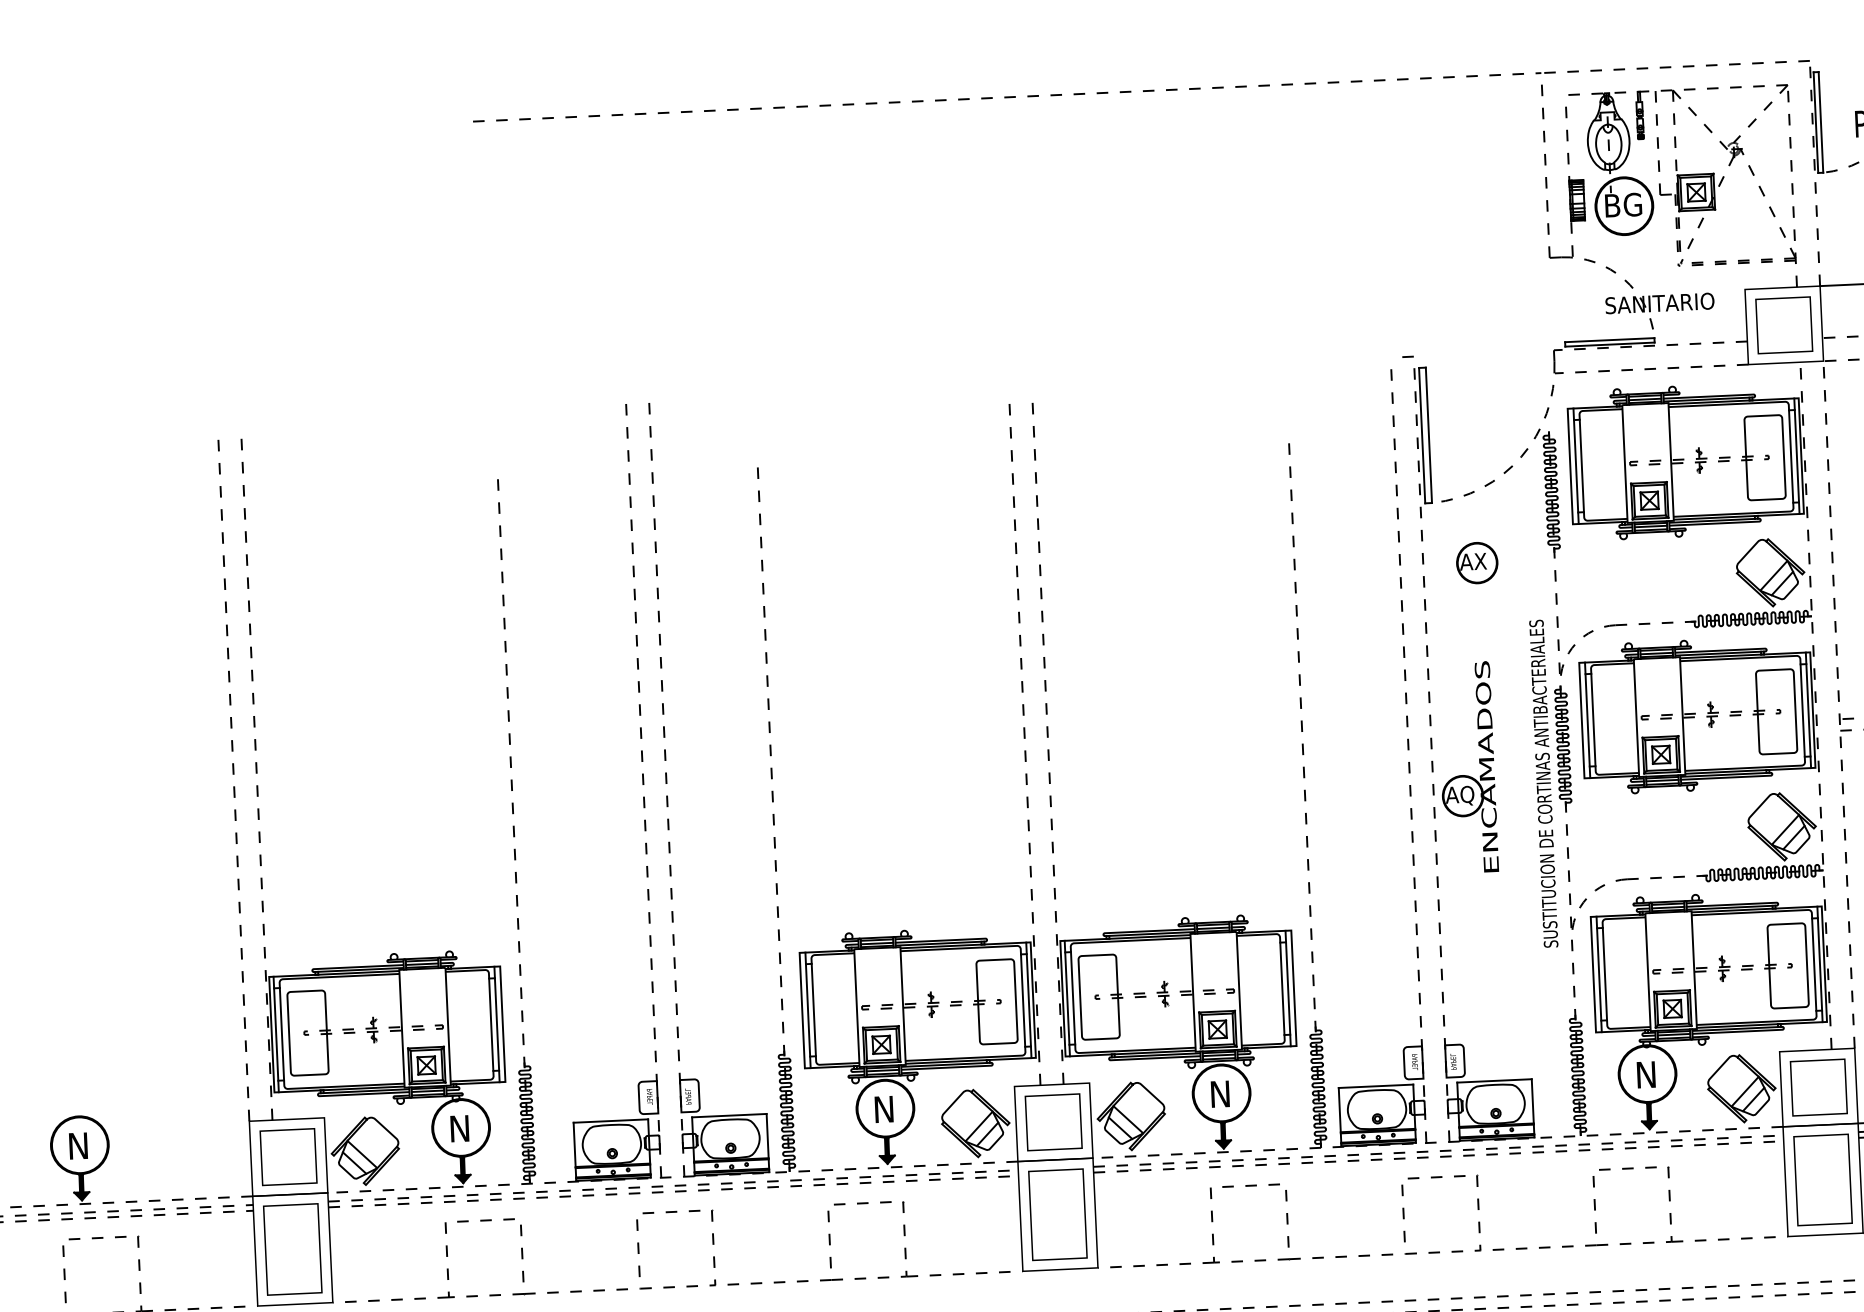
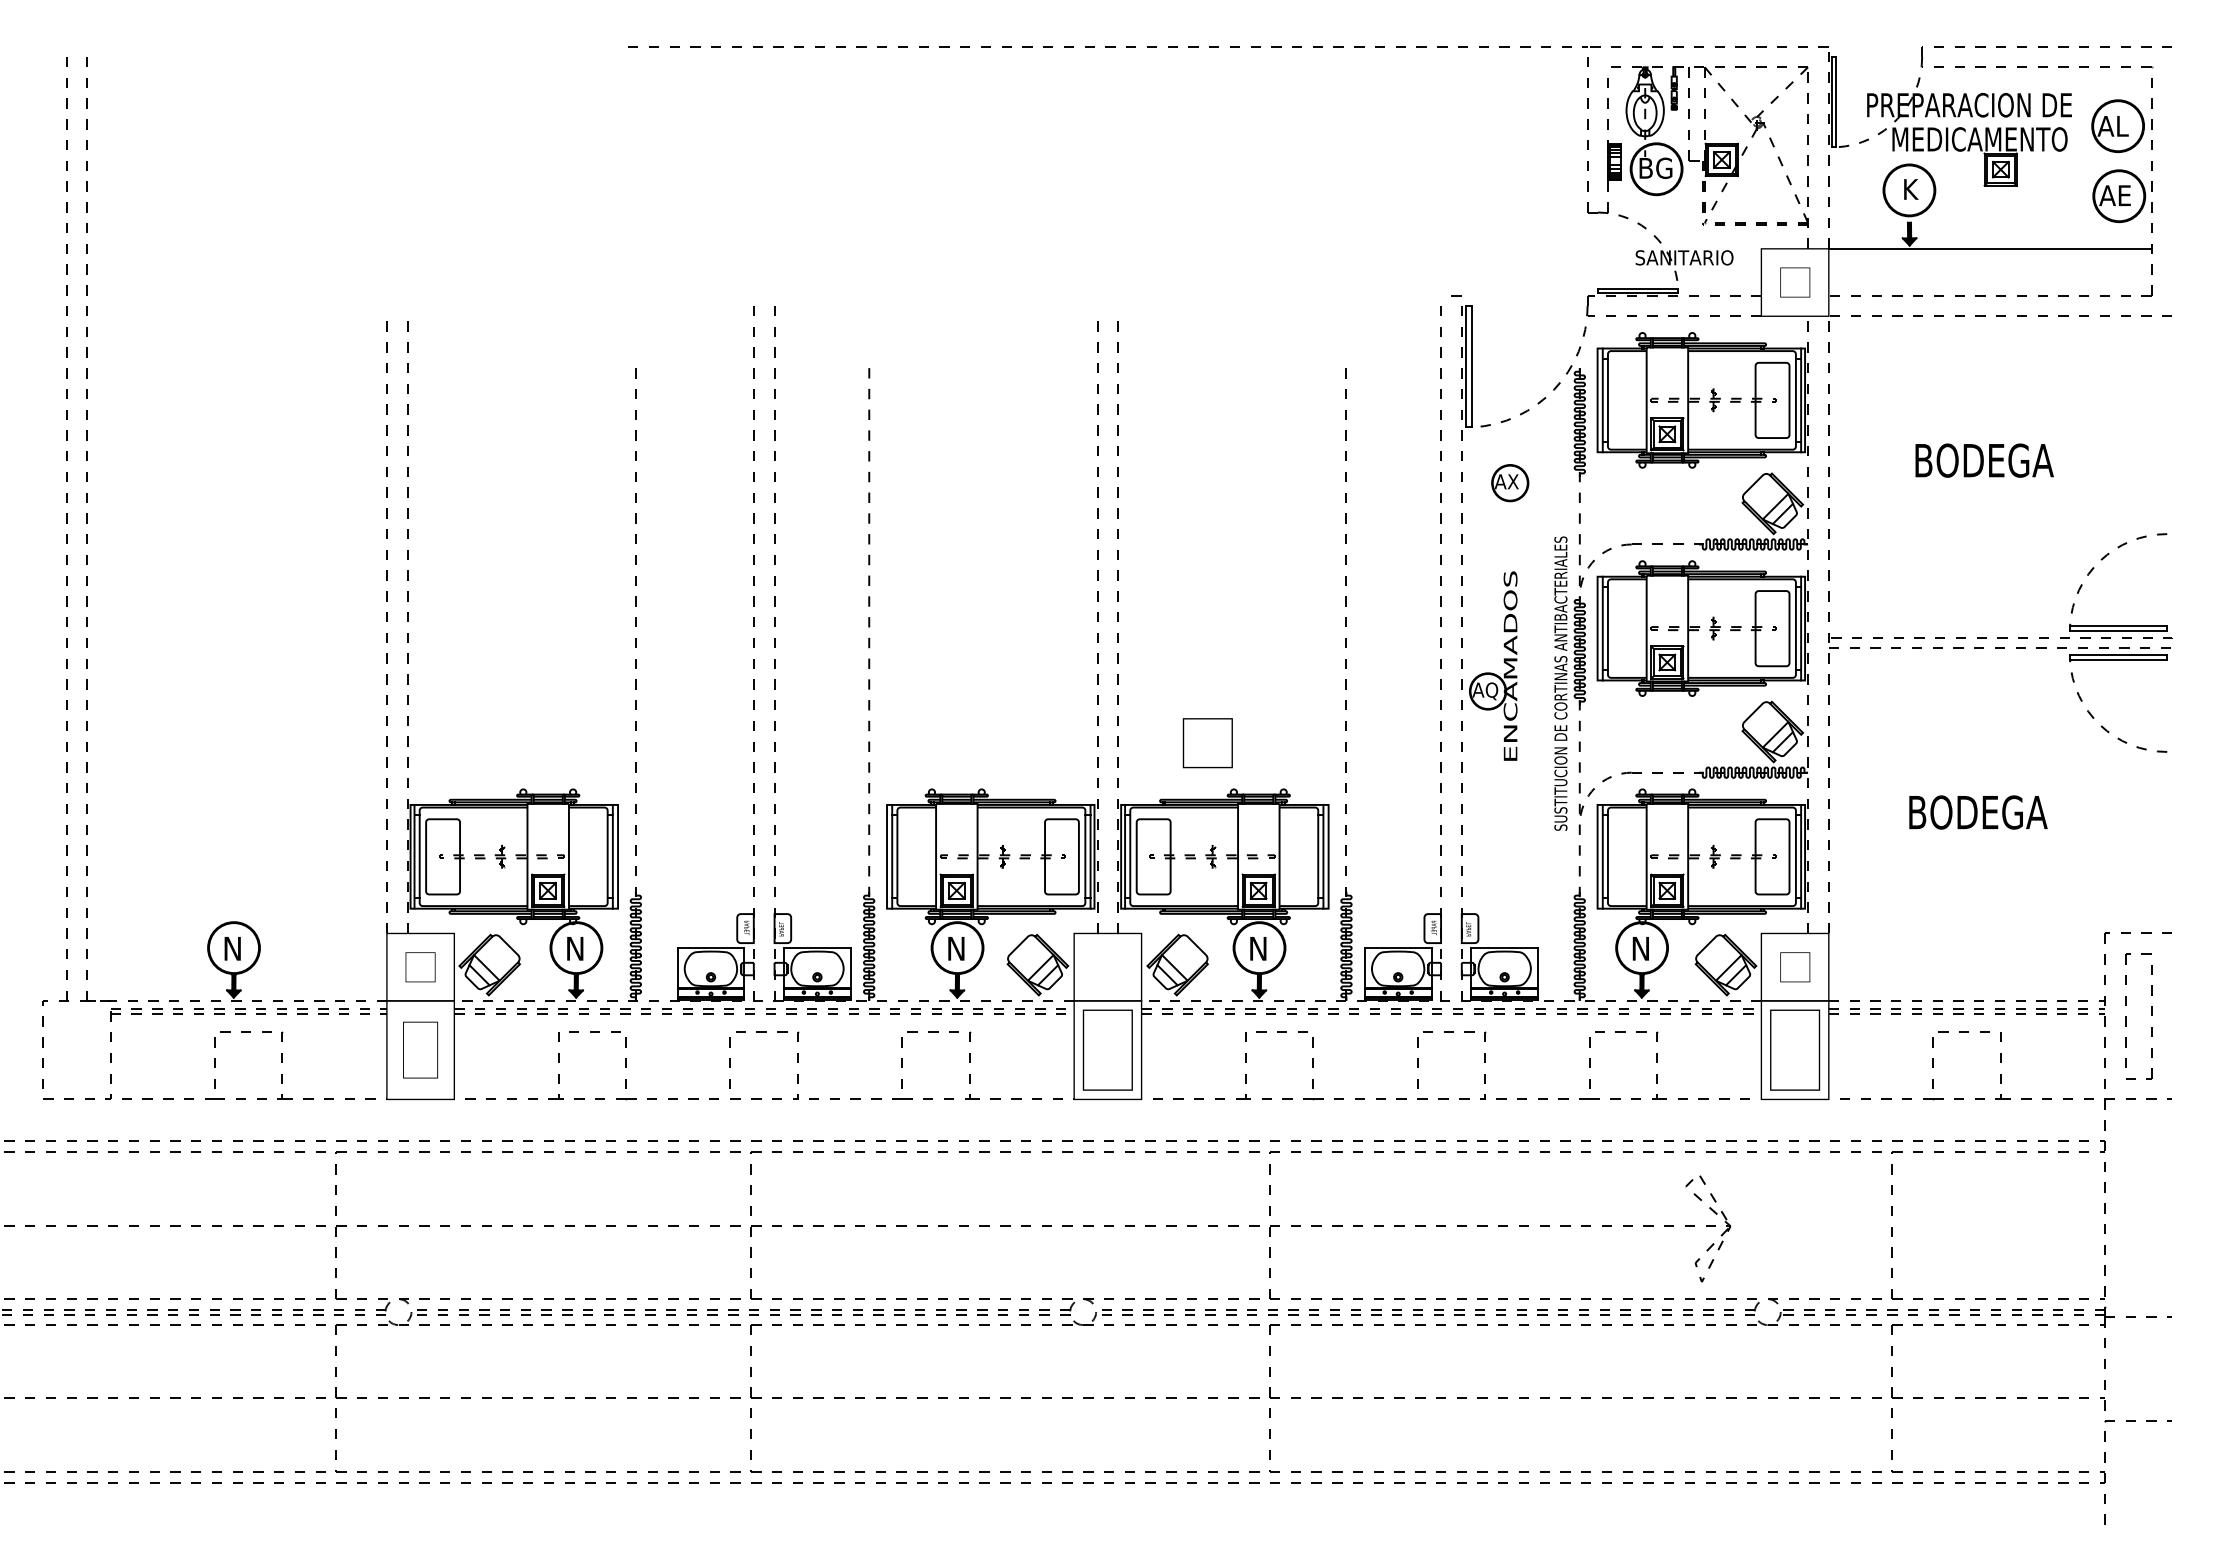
part: (1784, 325) -> (1795, 282), size x0.6
part: (1819, 1087) -> (1795, 967), size x0.6
part: (1053, 1122) -> (1207, 743), moved
part: (288, 1157) -> (420, 967), size x0.6
part: (292, 1248) -> (420, 1049), size x0.7

